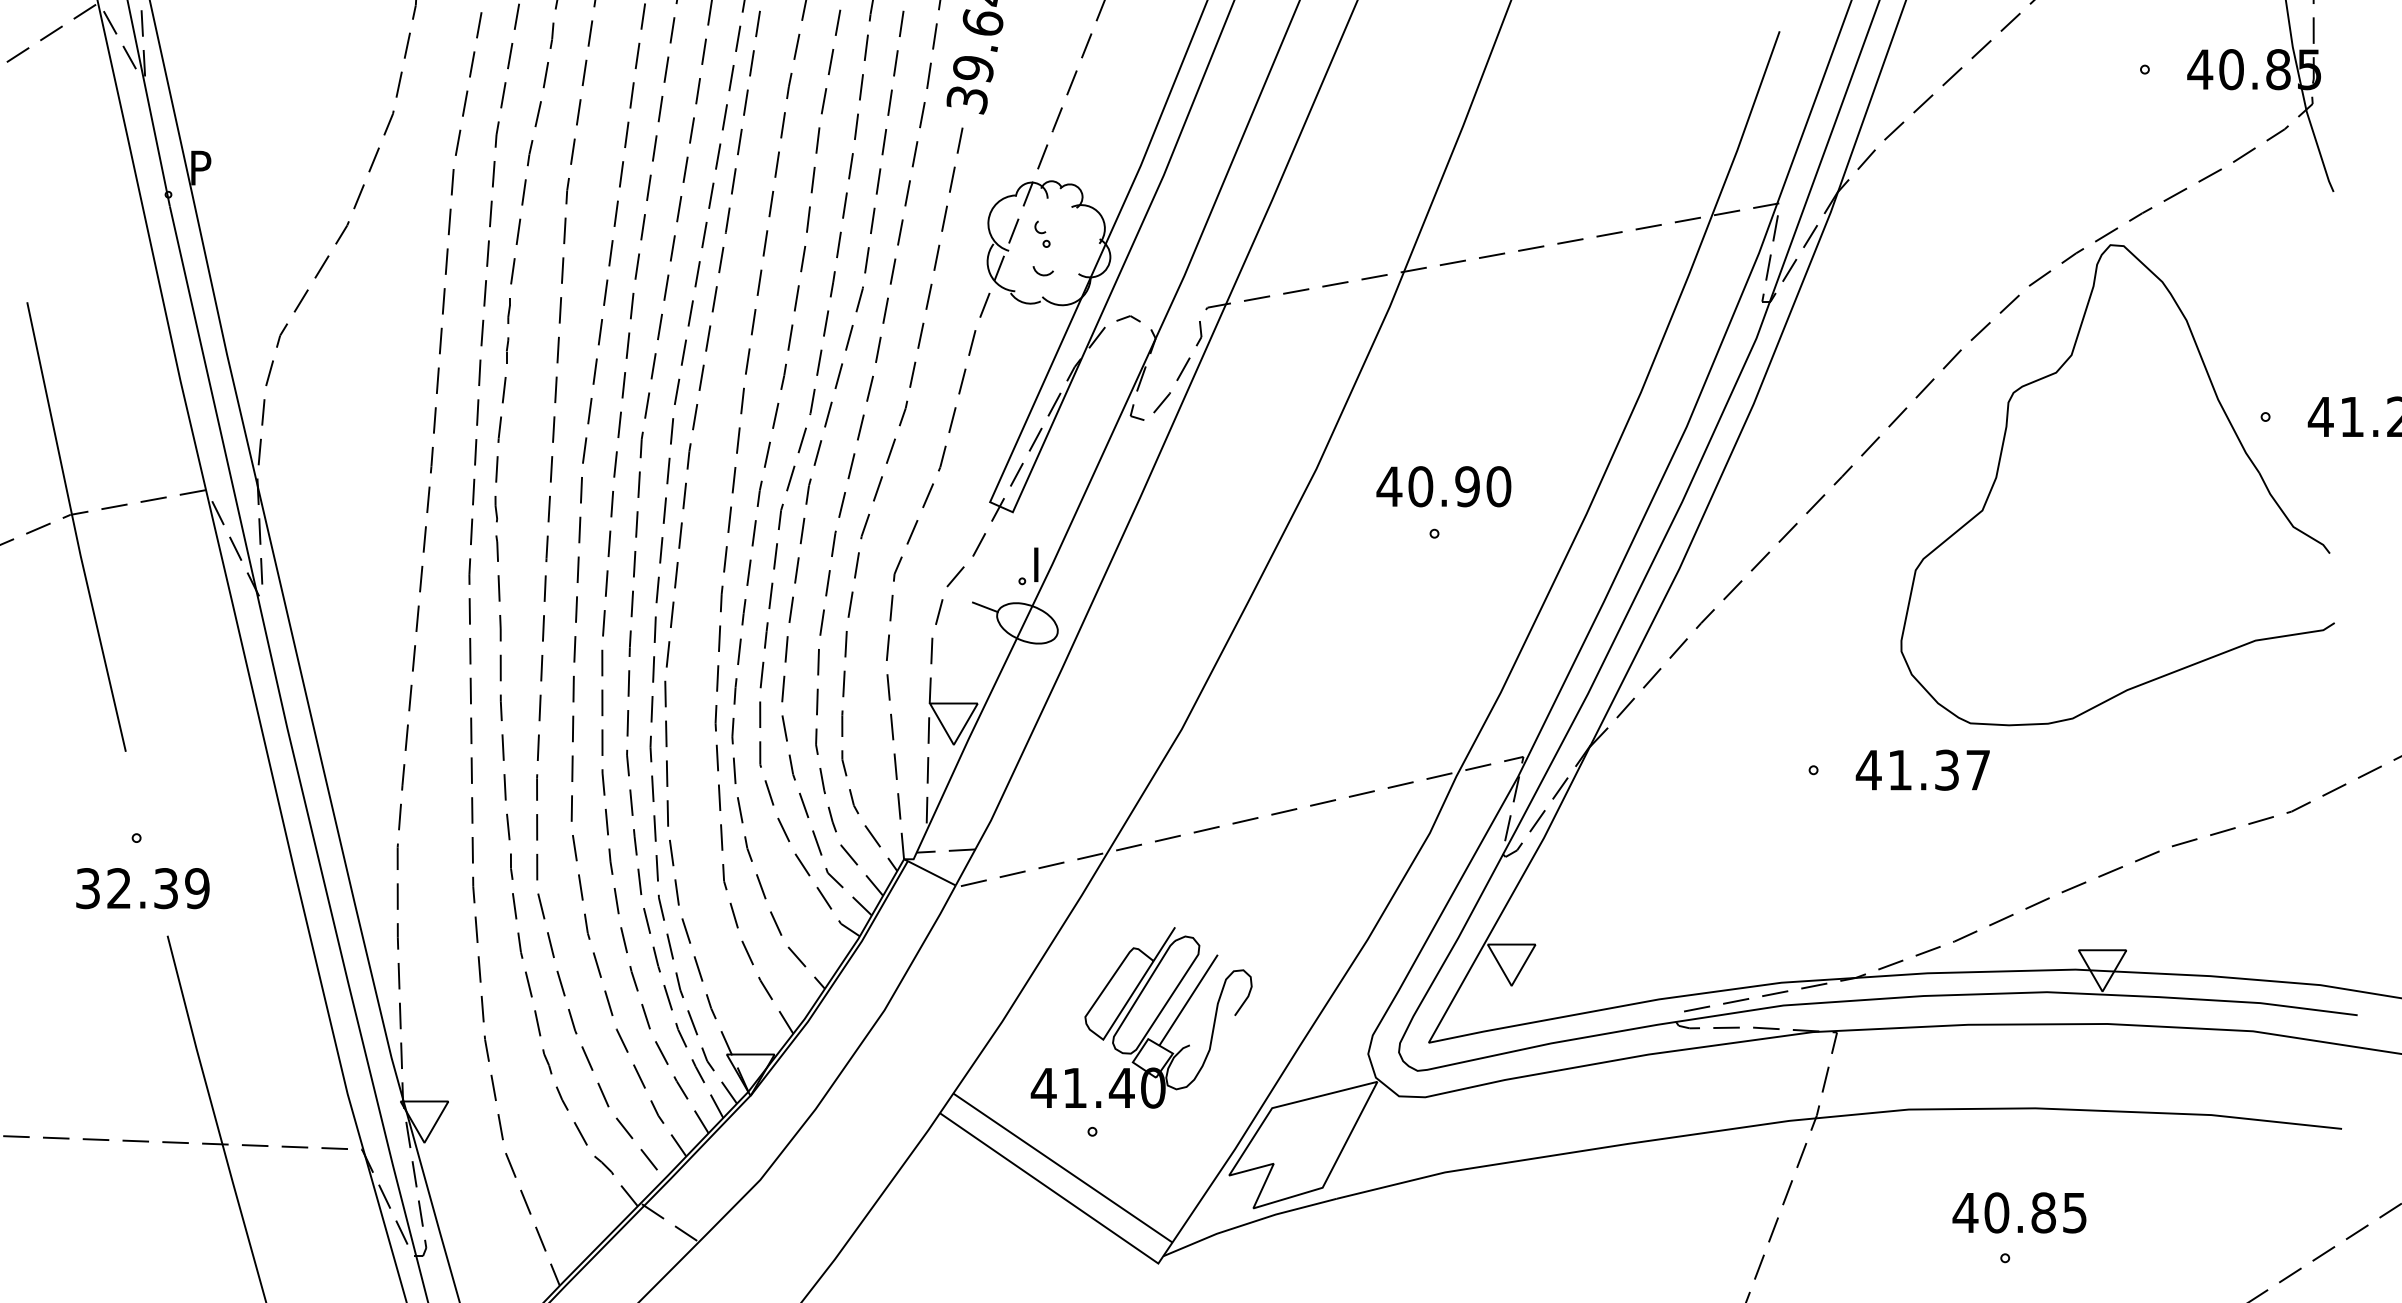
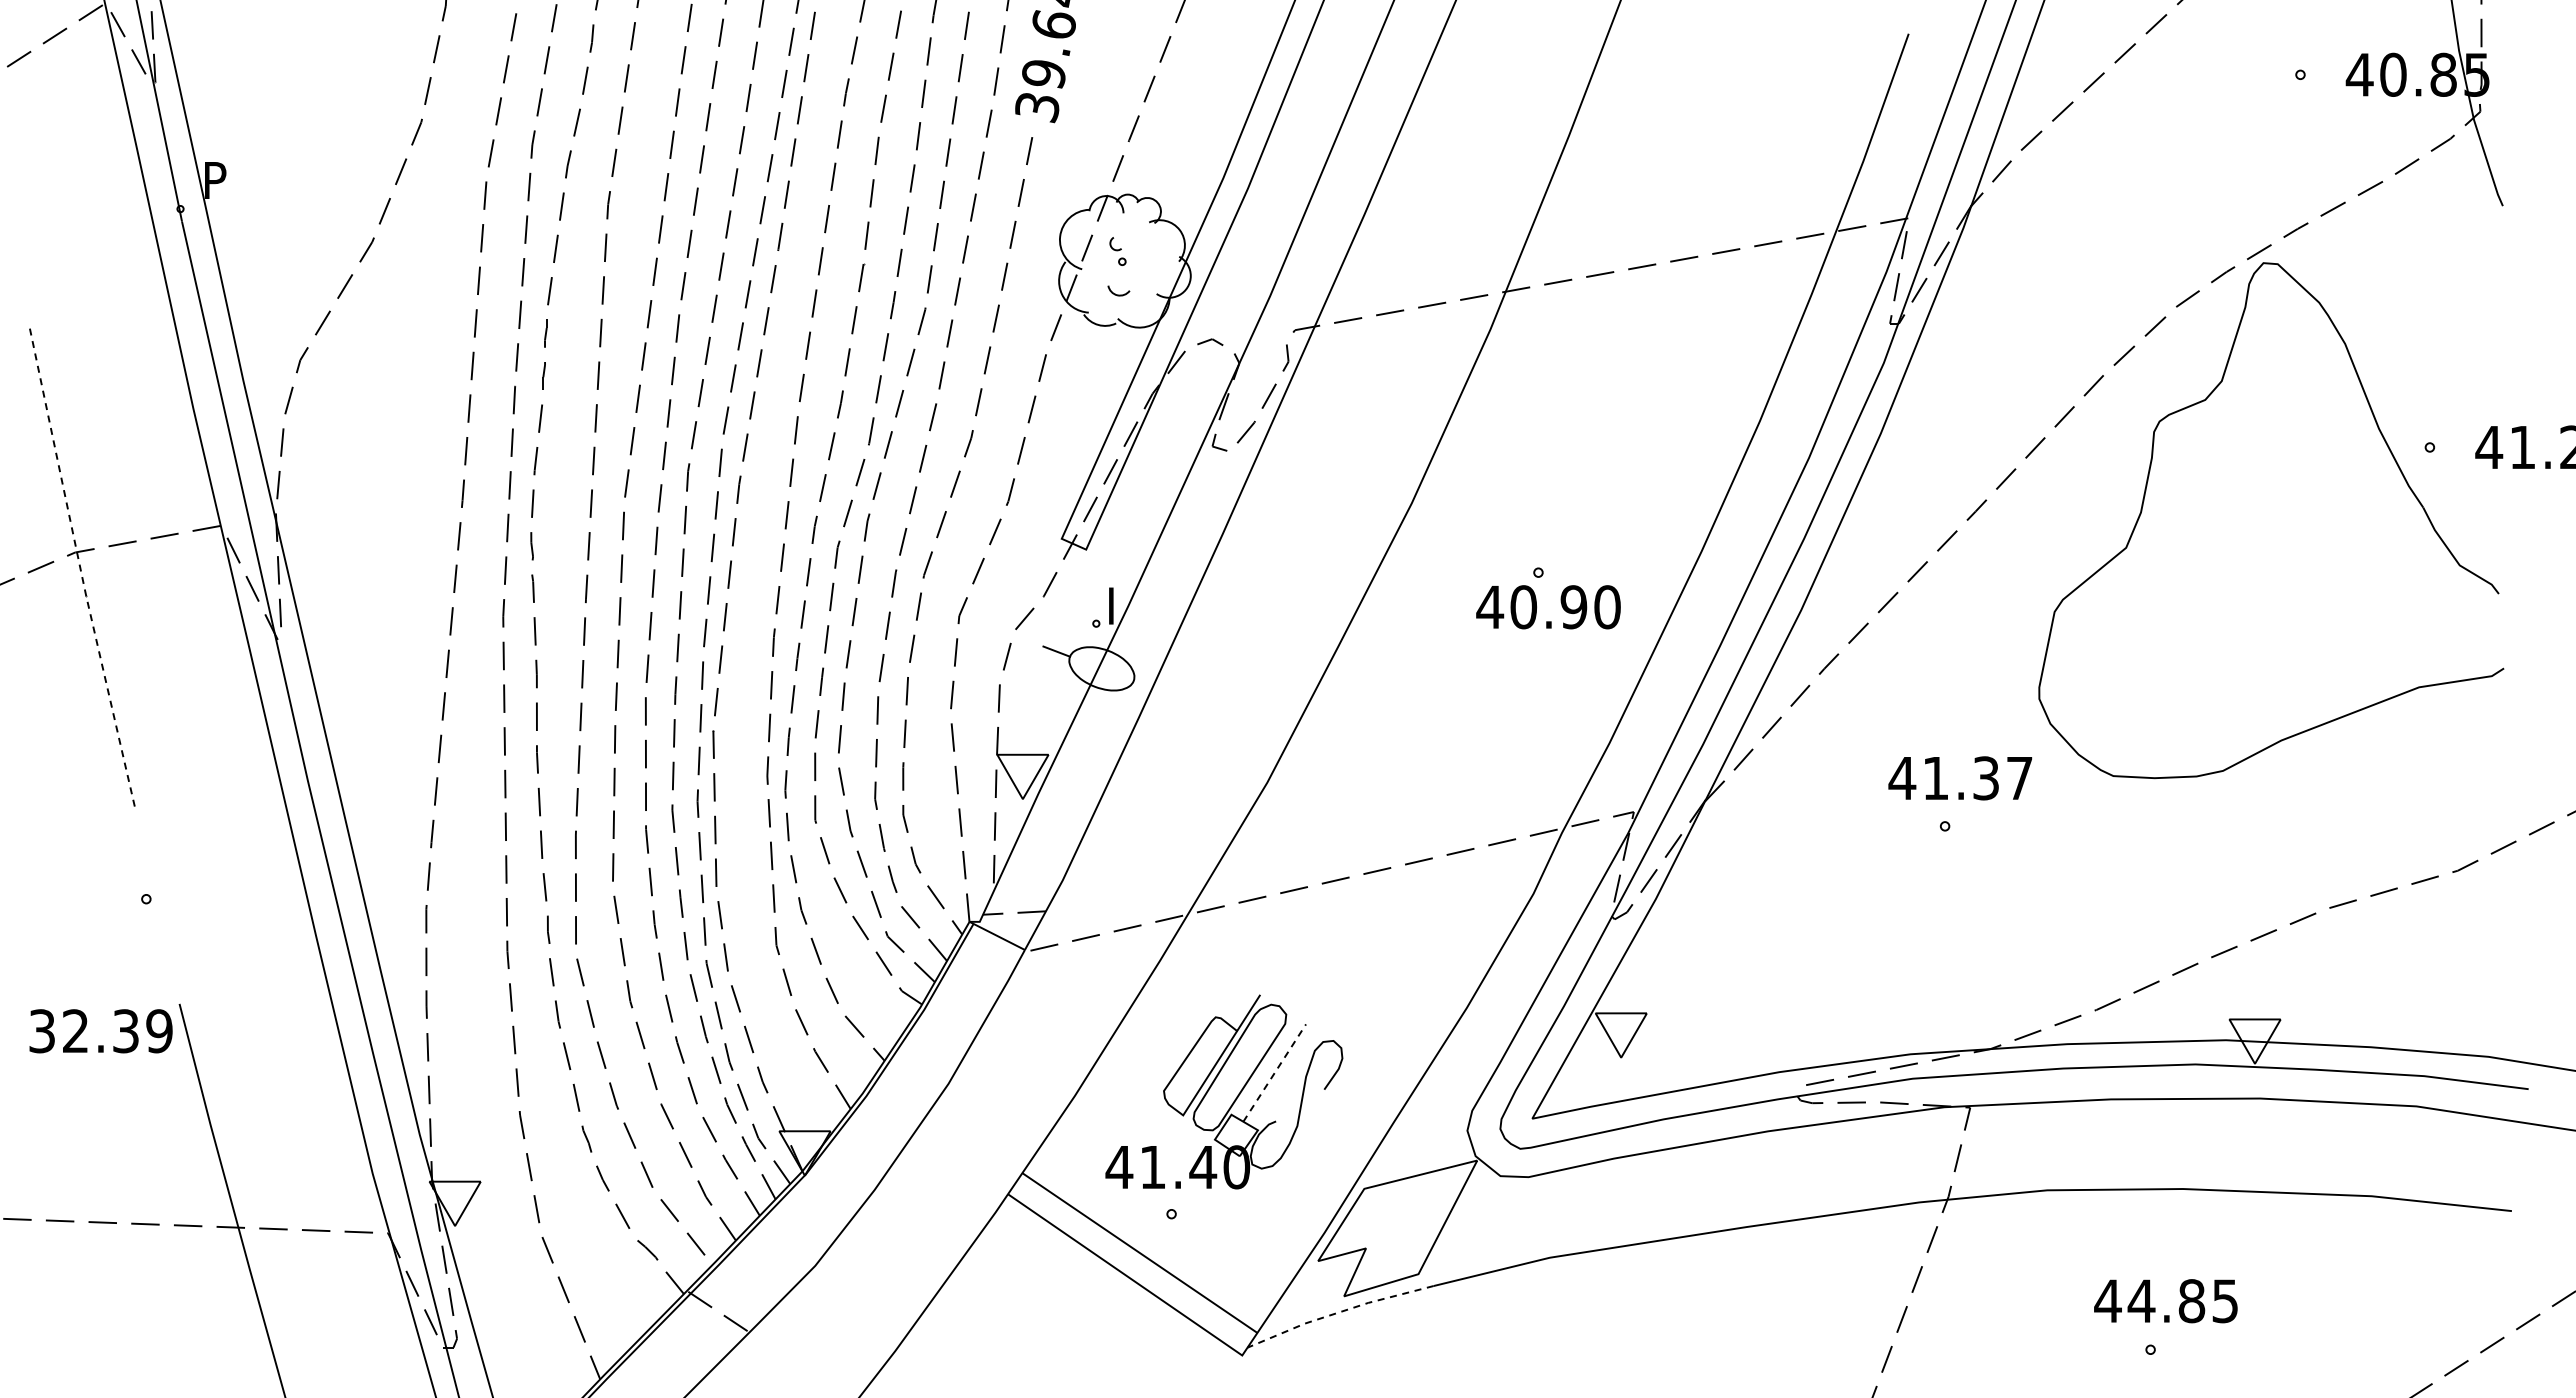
text: (1443, 486) -> (1548, 607), moved
line: (74, 527) -> (79, 566), solid -> dashed
text: (1923, 770) -> (1960, 778), moved
text: (142, 888) -> (100, 1031), moved
line: (1188, 1000) -> (1274, 1073), solid -> dashed
text: (1996, 1213) -> (2141, 1301), 40.85 -> 44.85
line: (1248, 1223) -> (1338, 1312), solid -> dashed

